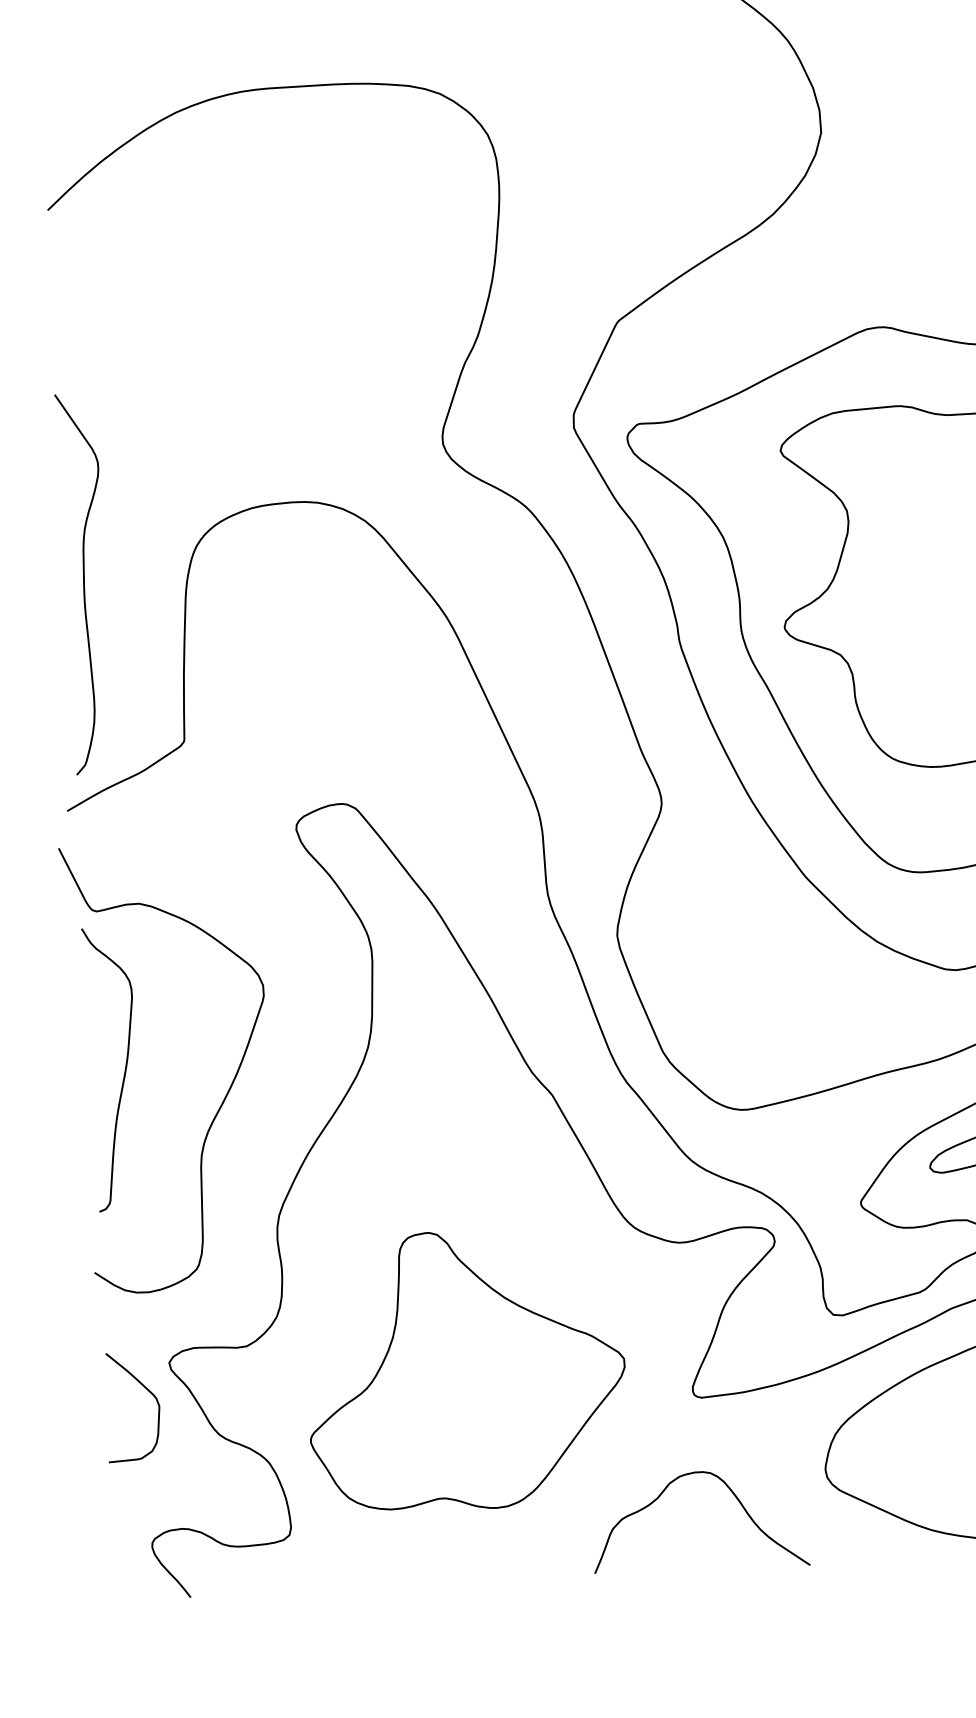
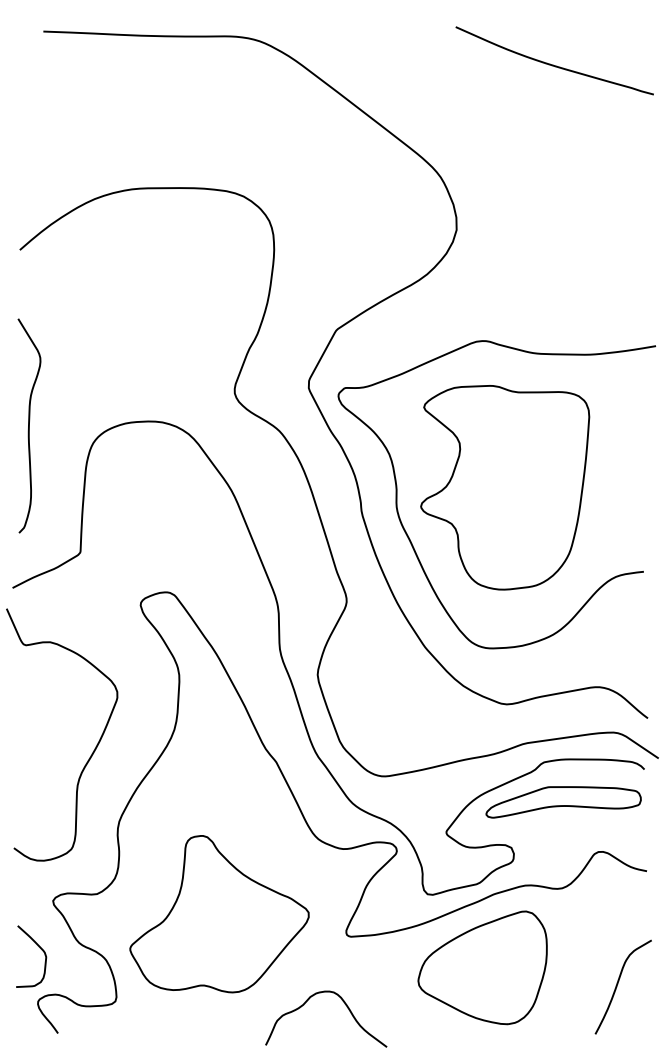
curve: (84, 583) -> (29, 425), moved
curve: (123, 1068) -> (36, 734), removed
curve: (146, 1391) -> (39, 948), moved
curve: (730, 1493) -> (344, 1004), moved

